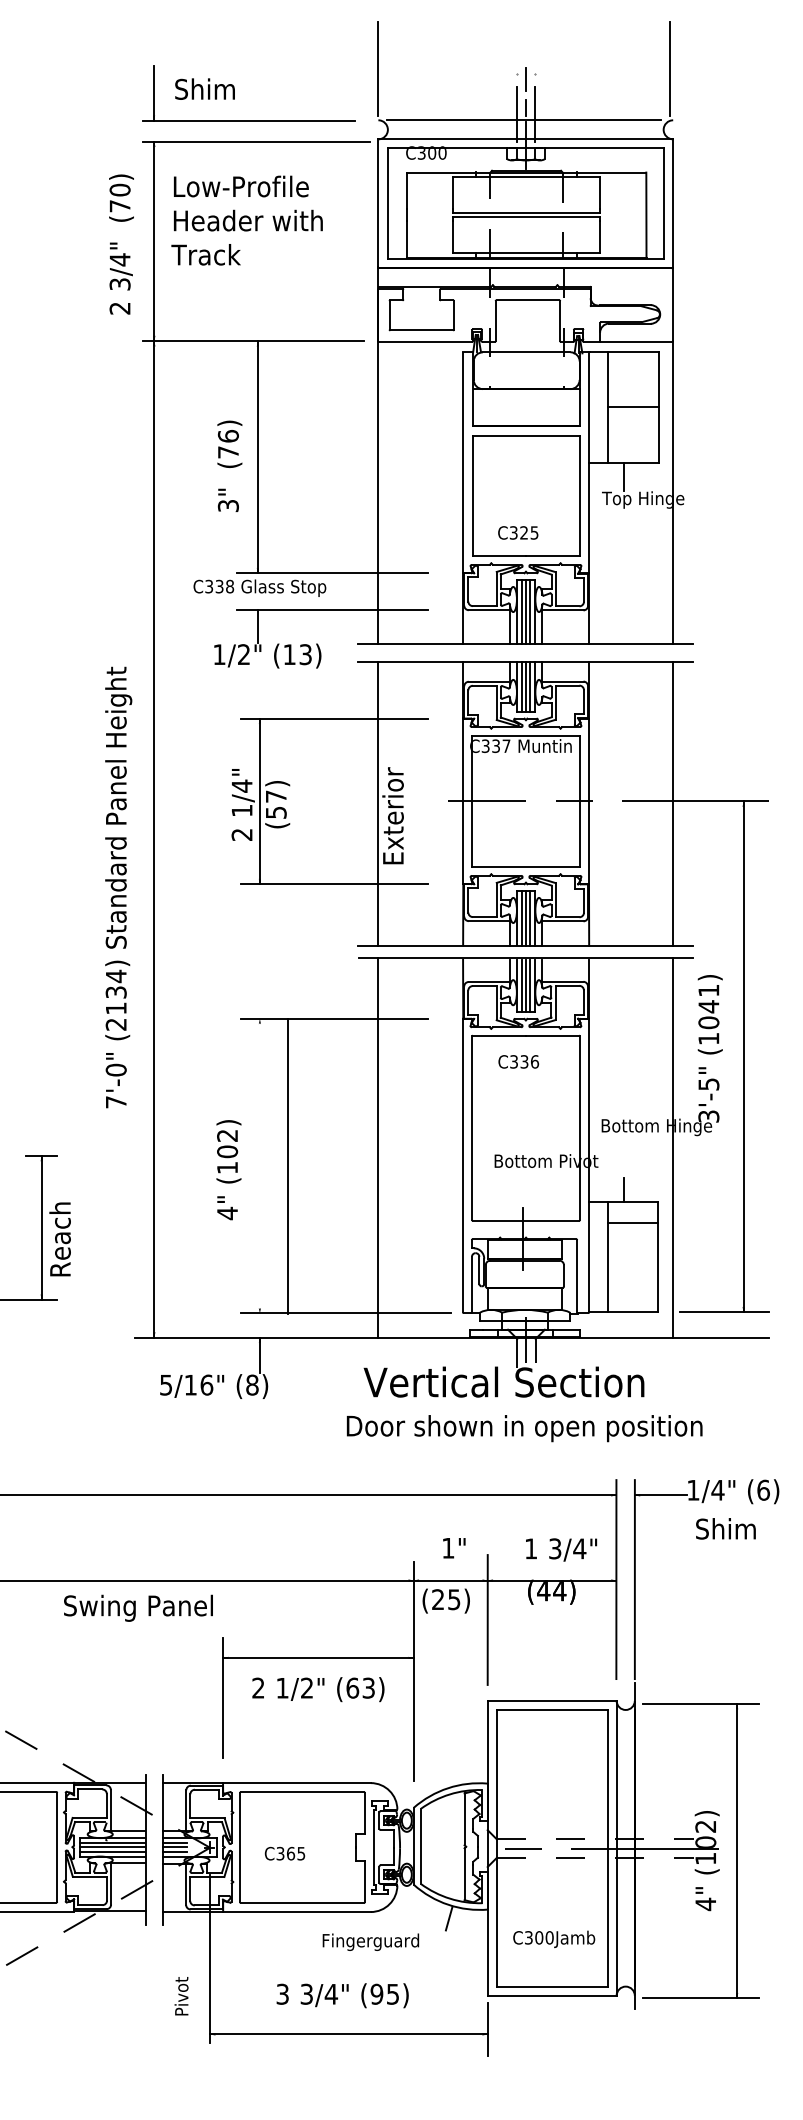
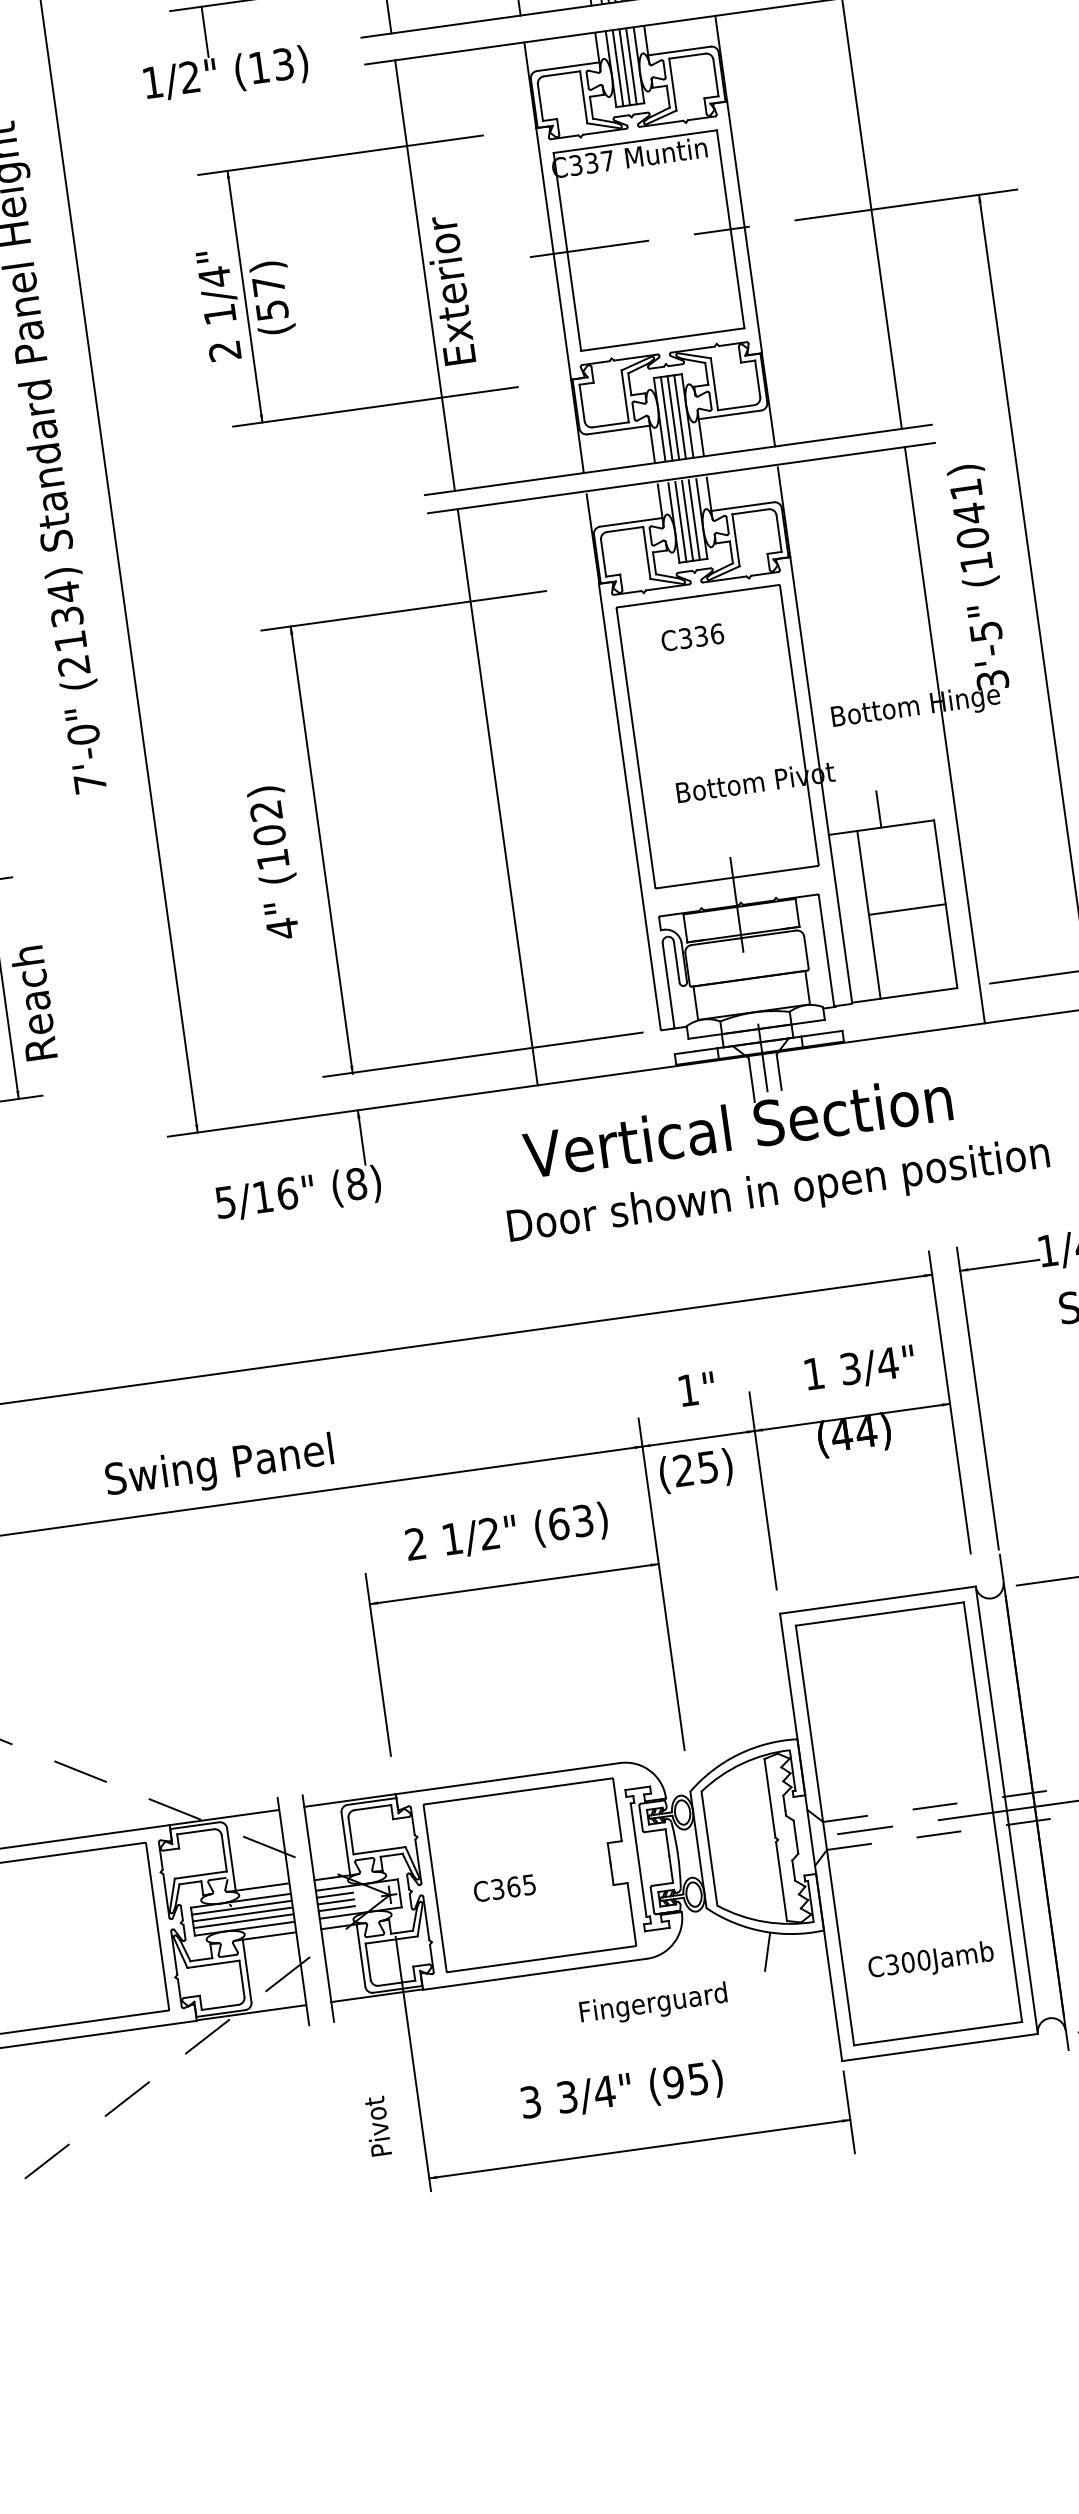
line: (287, 1165) -> (321, 849), moved
line: (632, 1223) -> (906, 910), moved
text: (138, 1607) -> (219, 1466), moved
text: (318, 1689) -> (507, 1533), moved

